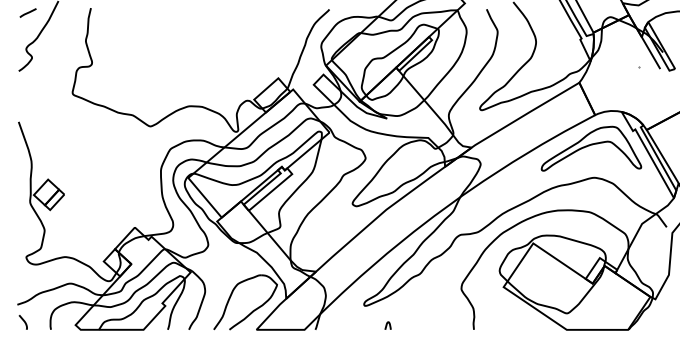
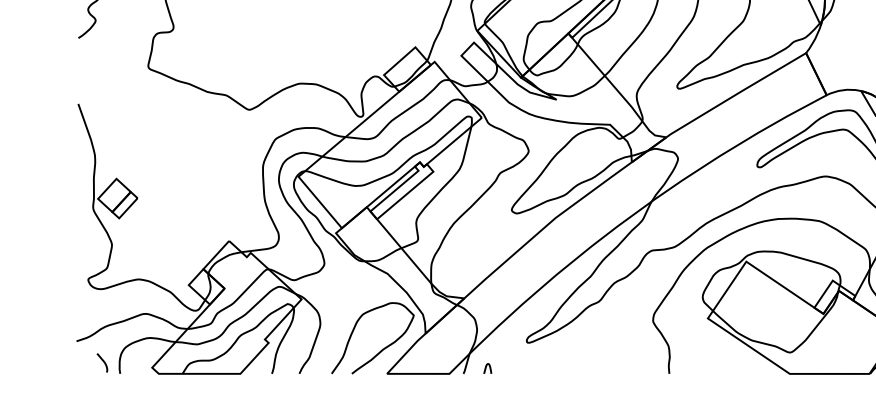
curve: (23, 321) -> (102, 361), moved
curve: (387, 325) -> (486, 368), moved

